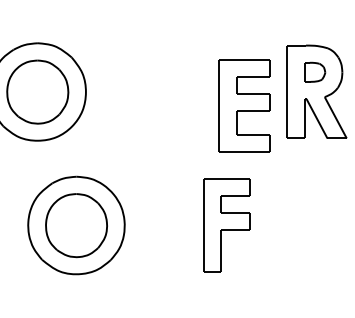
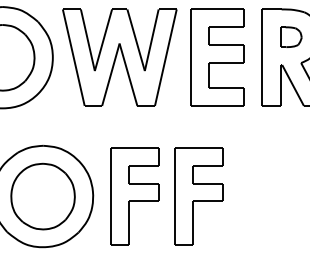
part: (149, 91) -> (118, 57), added
part: (244, 105) -> (217, 57), moved
part: (164, 225) -> (134, 196), added

